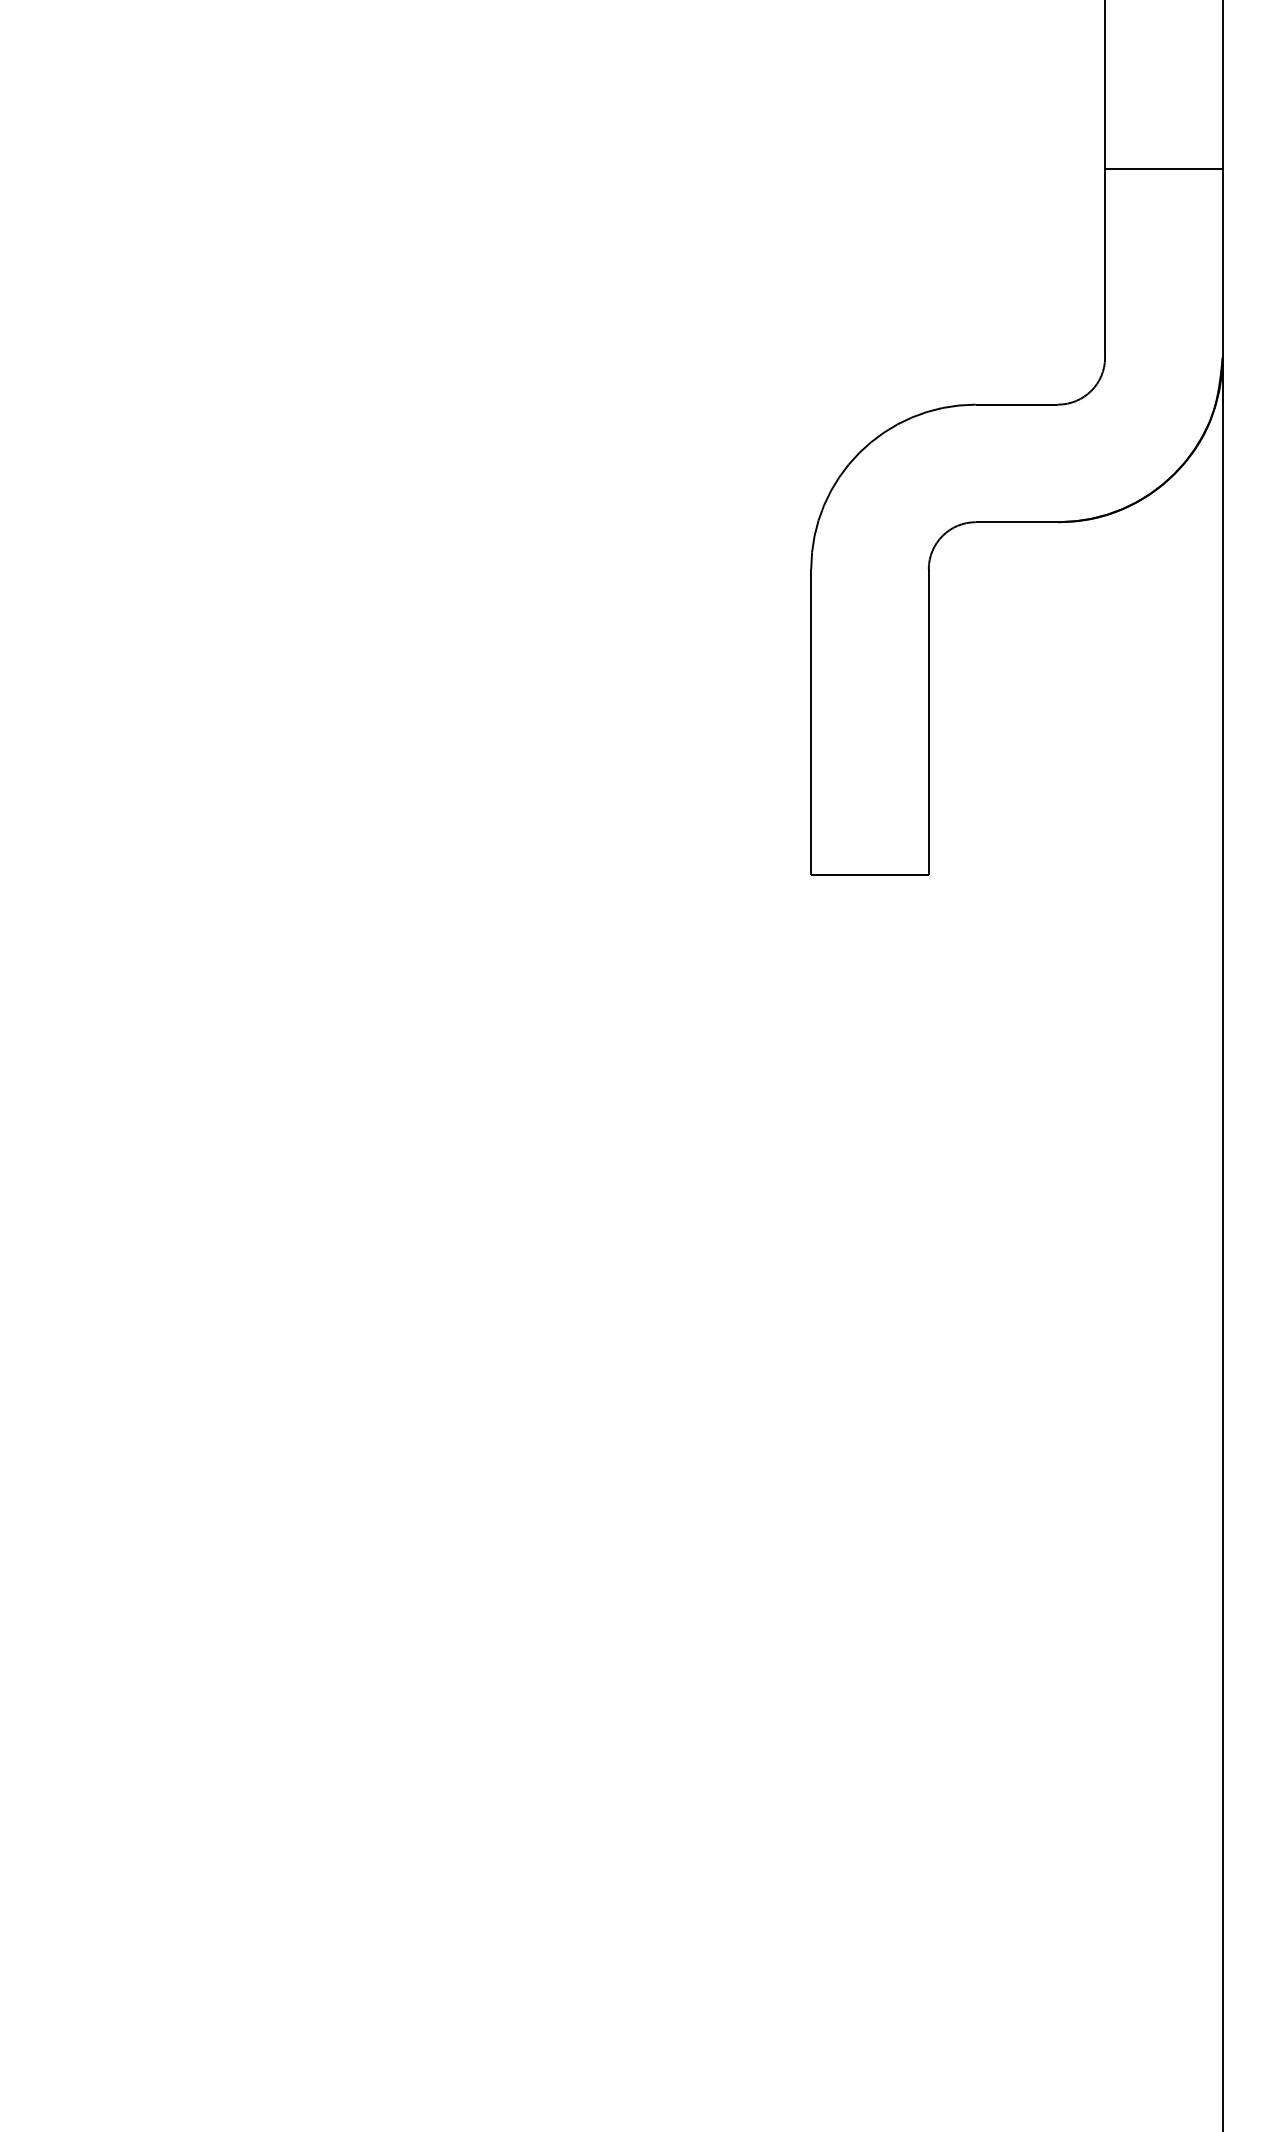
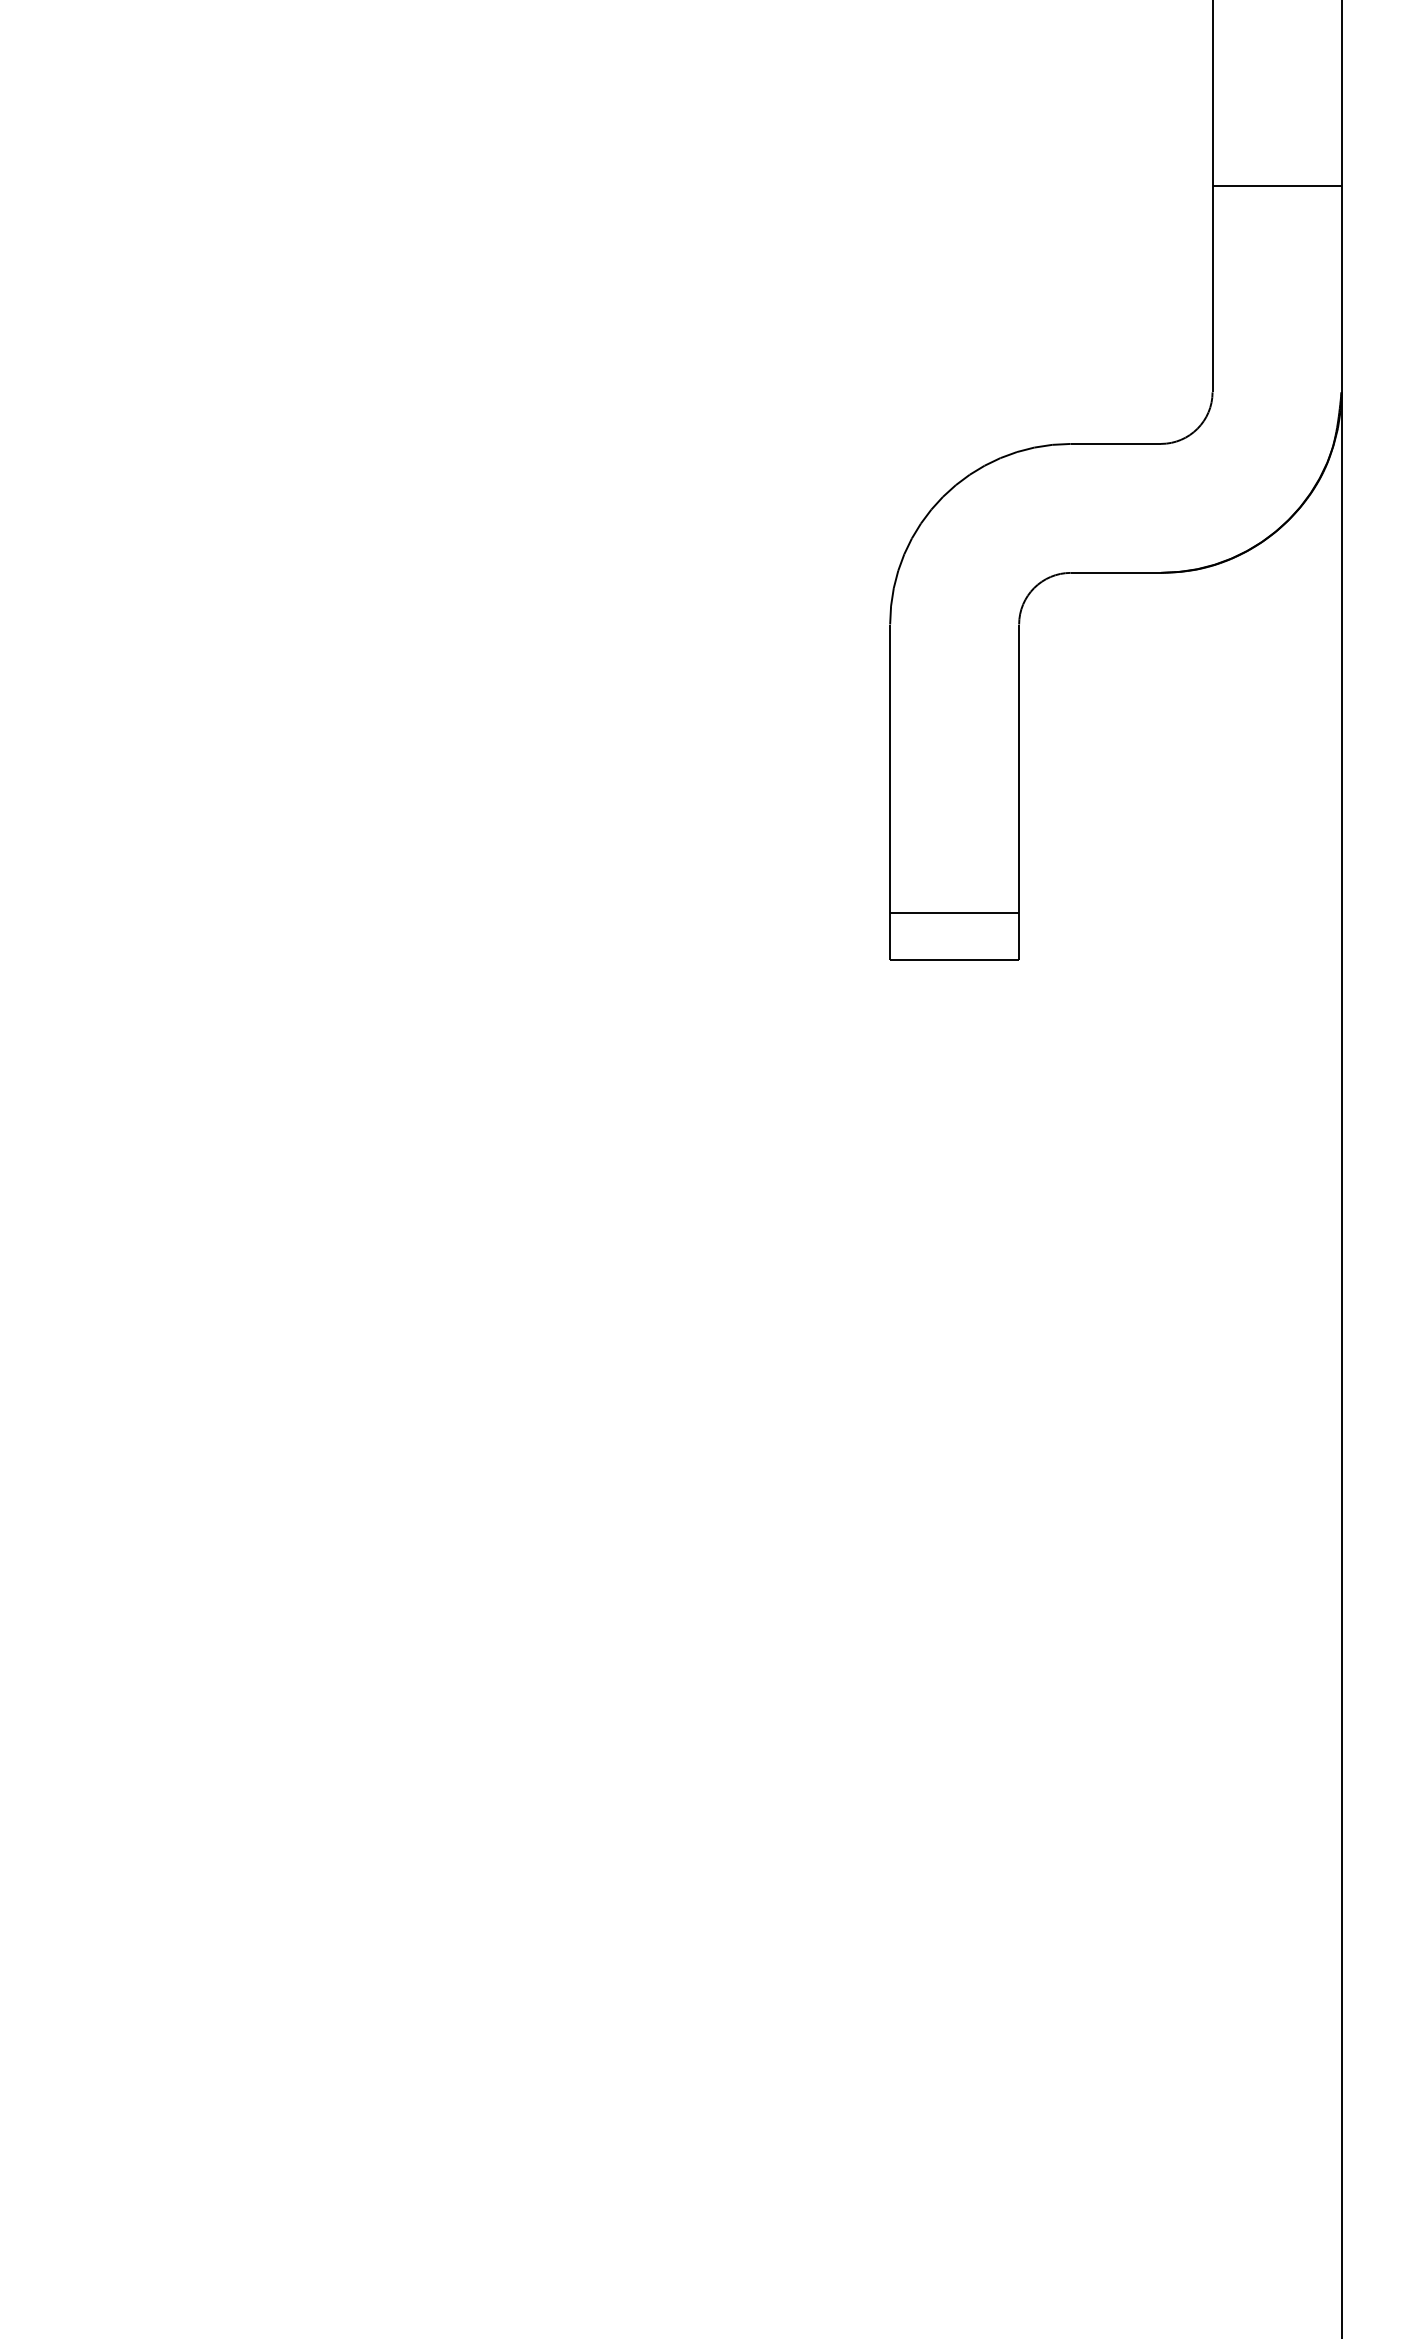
line: (869, 832) -> (954, 913), added

